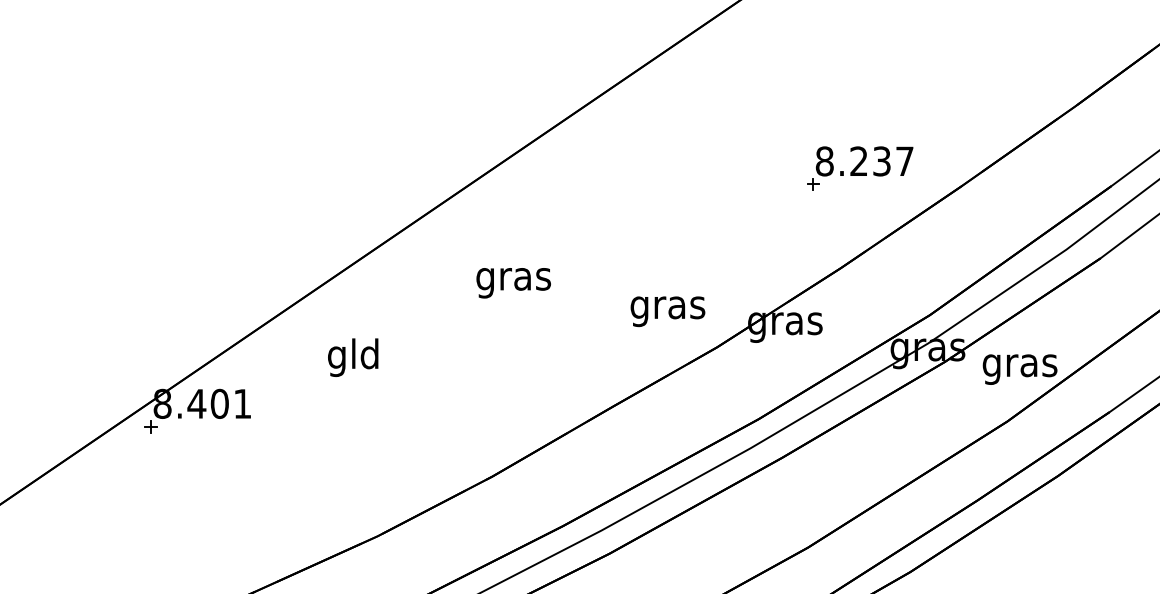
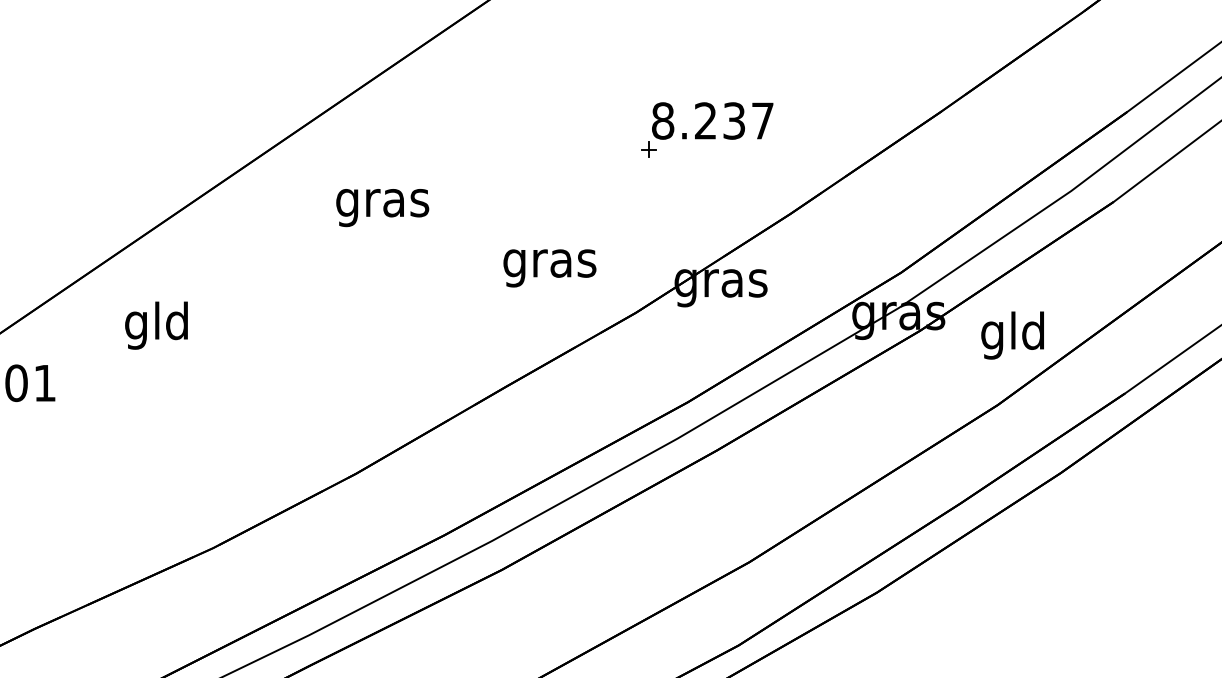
part: (860, 168) -> (707, 129), moved
text: (513, 283) -> (382, 208), moved
text: (667, 311) -> (549, 268), moved
text: (353, 357) -> (156, 325), moved
text: (1019, 365) -> (1012, 335), gras -> gld

